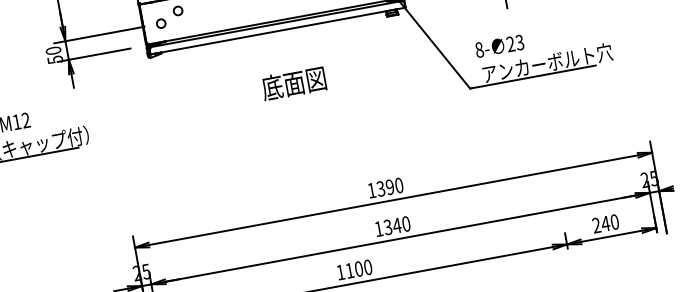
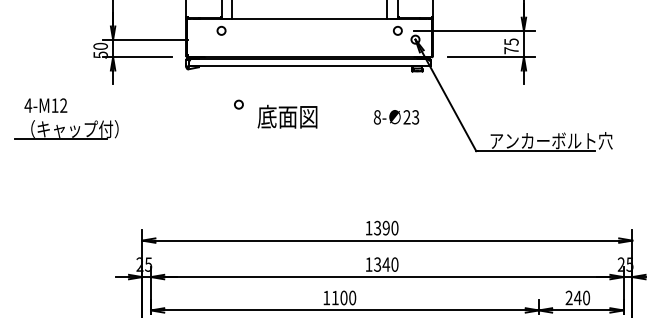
circle: (160, 23) -> (238, 104), moved
text: (499, 46) -> (396, 117), moved
text: (293, 83) -> (287, 116), moved

